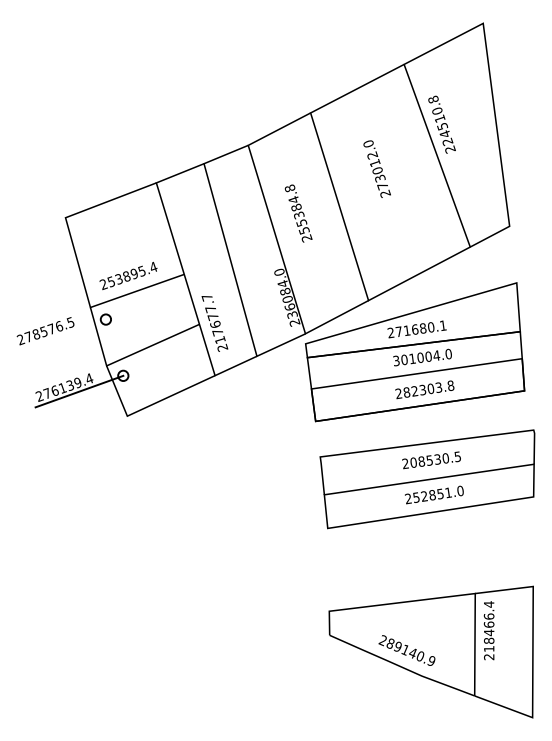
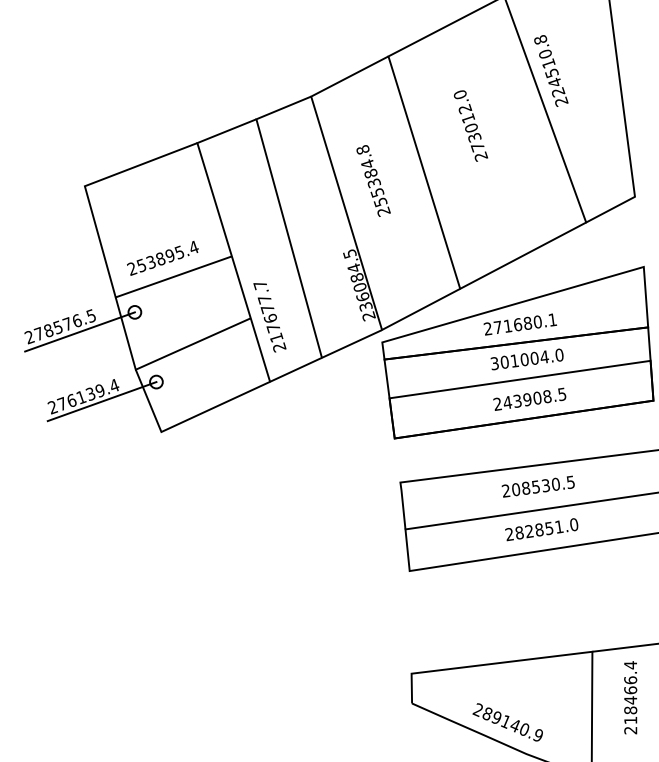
text: (279, 272) -> (349, 254), 236084.0 -> 236084.5
line: (61, 335) -> (79, 332), added
text: (428, 388) -> (534, 397), 282303.8 -> 243908.5
text: (416, 497) -> (519, 532), 252851.0 -> 282851.0
text: (488, 630) -> (629, 697), moved

